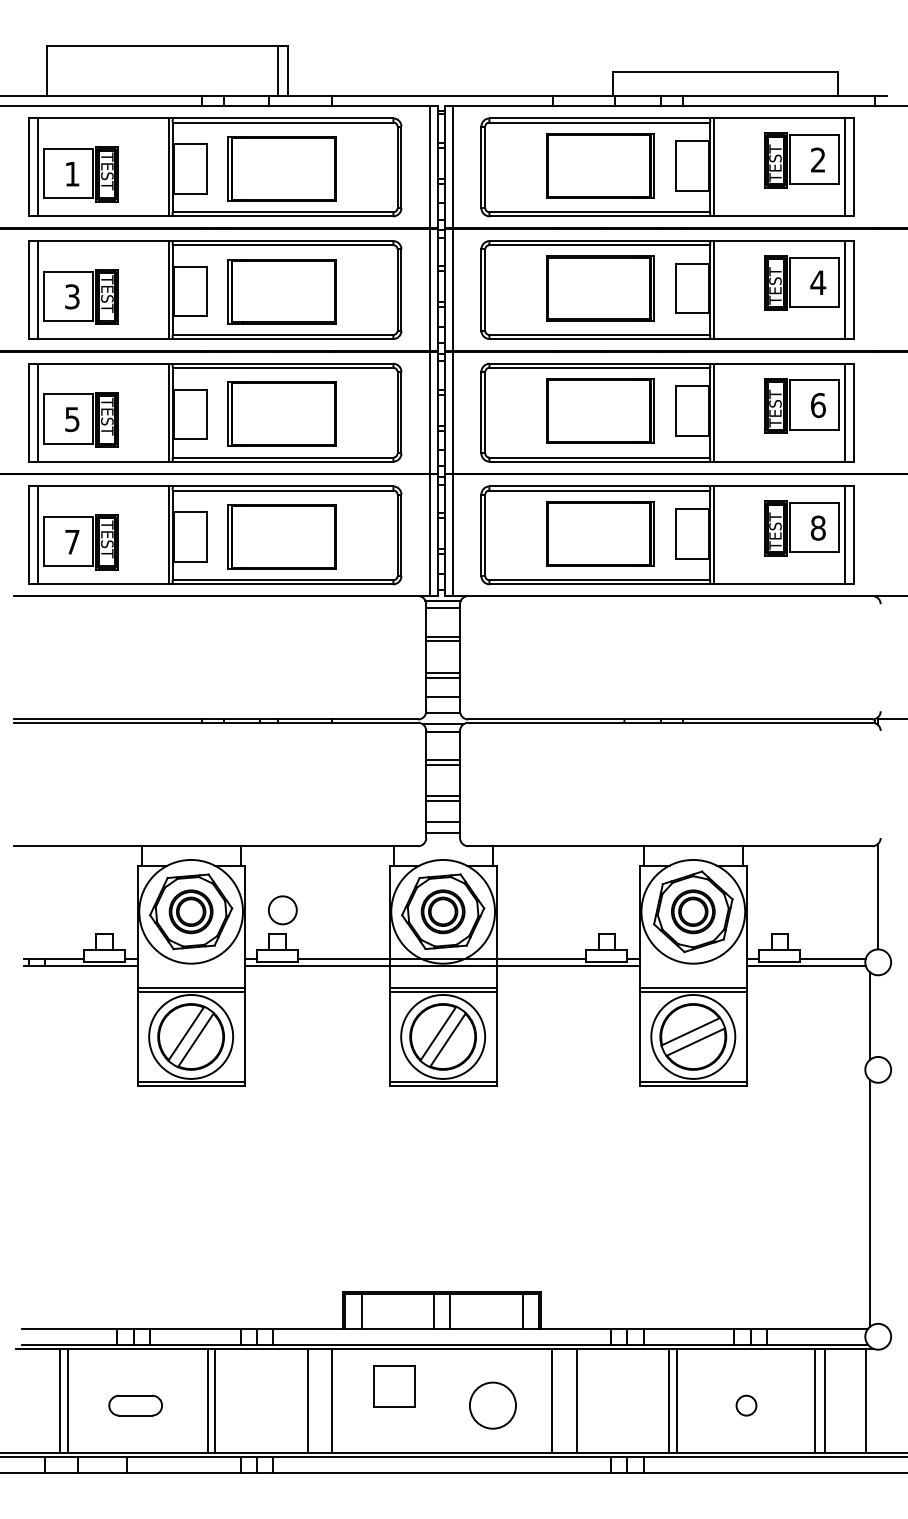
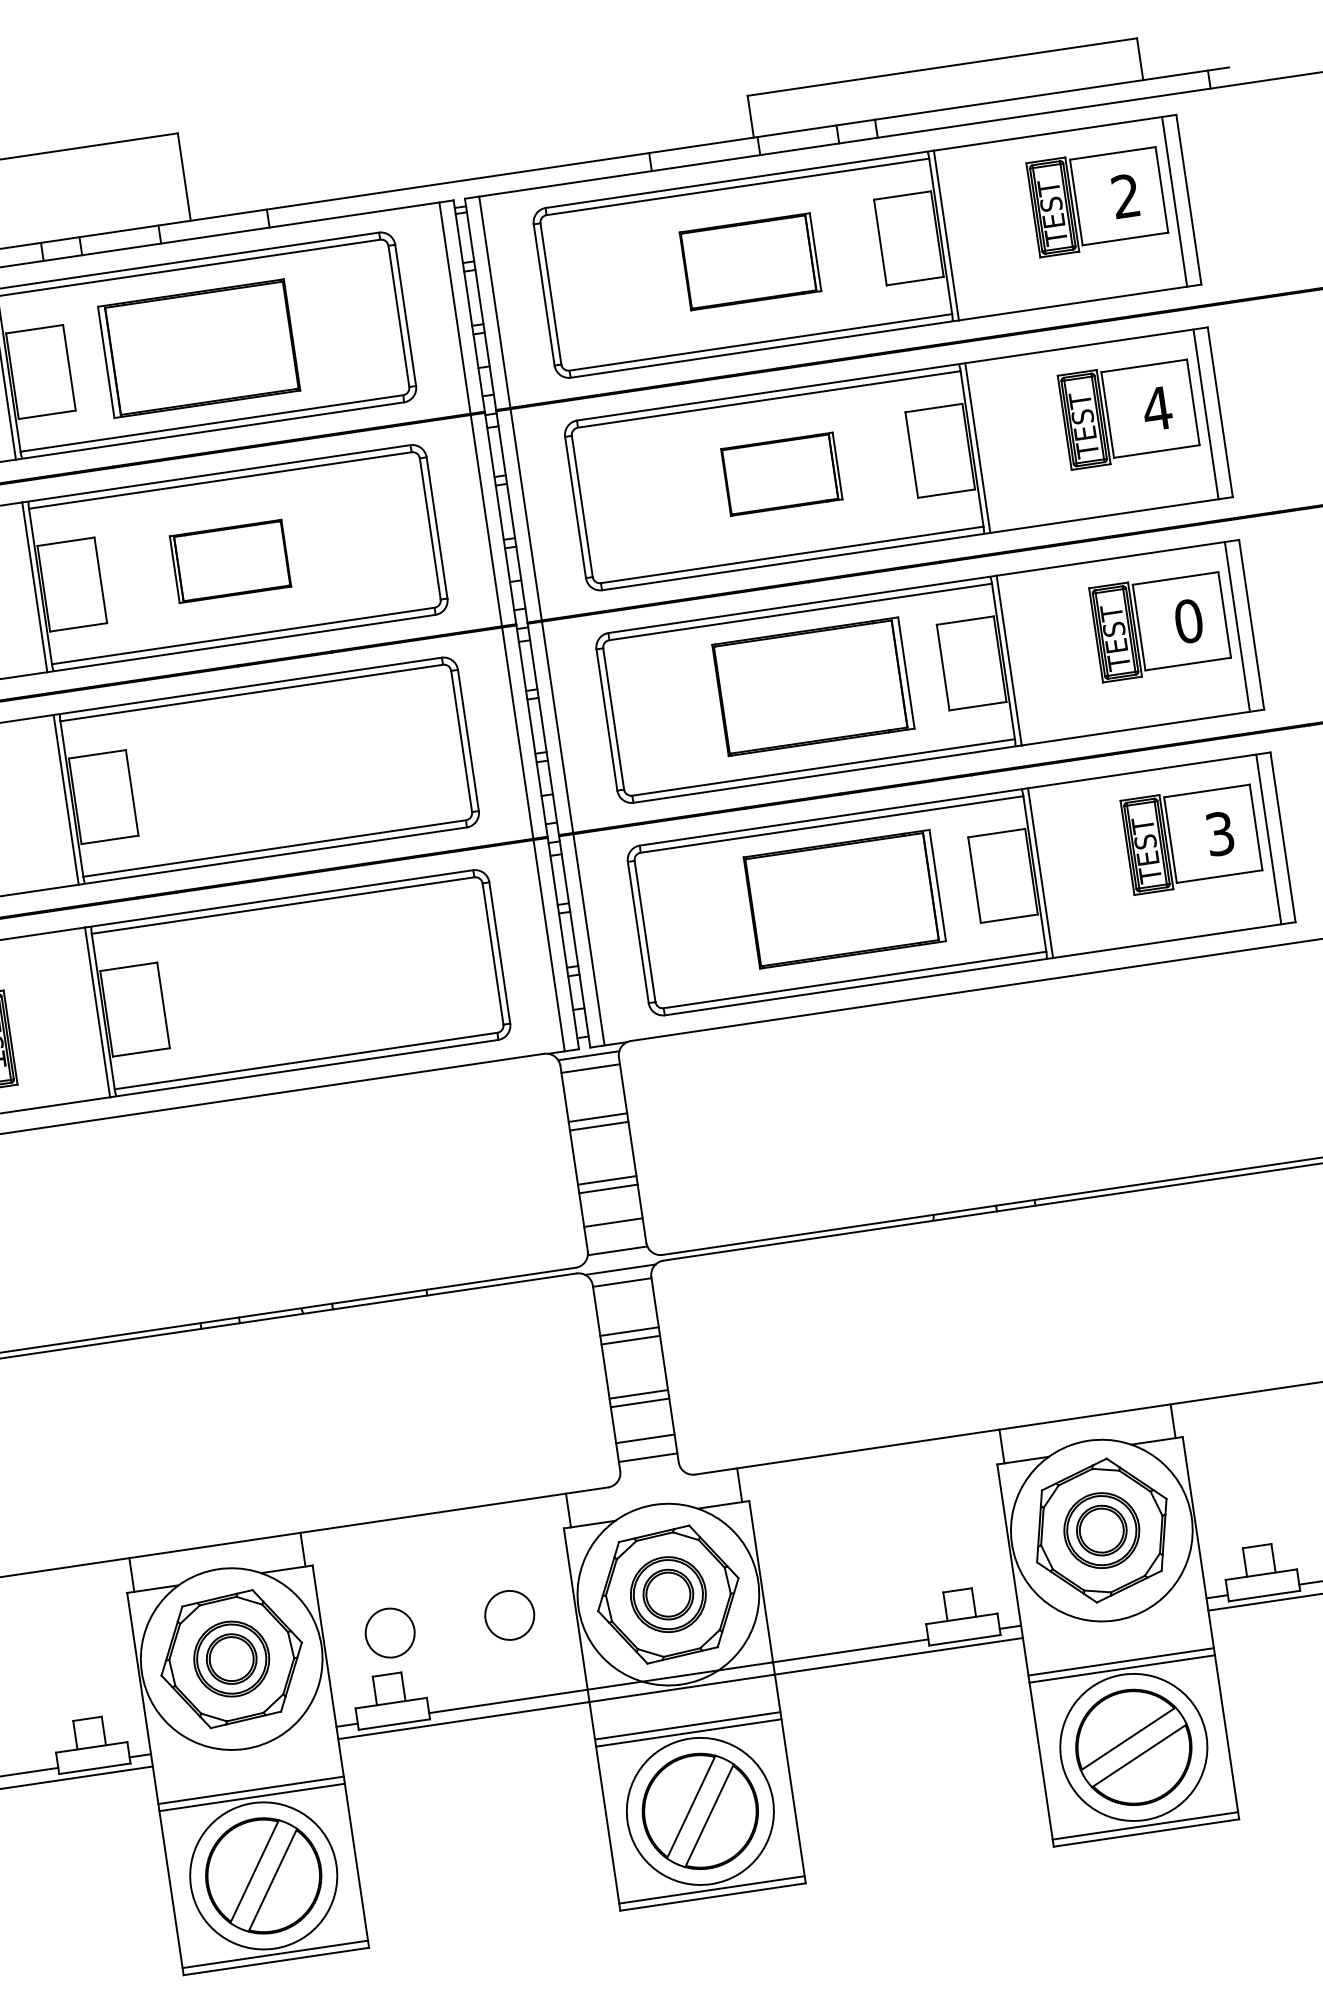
line: (278, 70) -> (167, 178), removed
part: (600, 165) -> (750, 261), size x0.7
part: (600, 288) -> (781, 474), size x0.6
part: (281, 291) -> (229, 561), size x0.6
text: (817, 405) -> (1187, 621), 6 -> 0
part: (281, 413) -> (260, 772), removed
text: (817, 527) -> (1218, 832), 8 -> 3
part: (281, 536) -> (292, 985), removed
circle: (351, 910) -> (509, 1615), added

